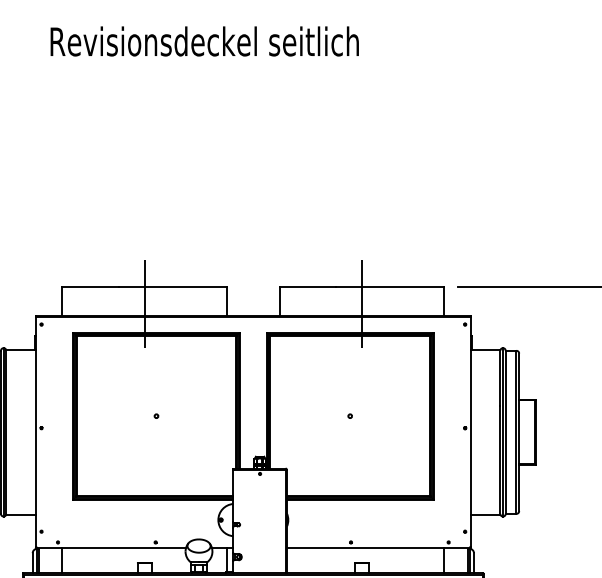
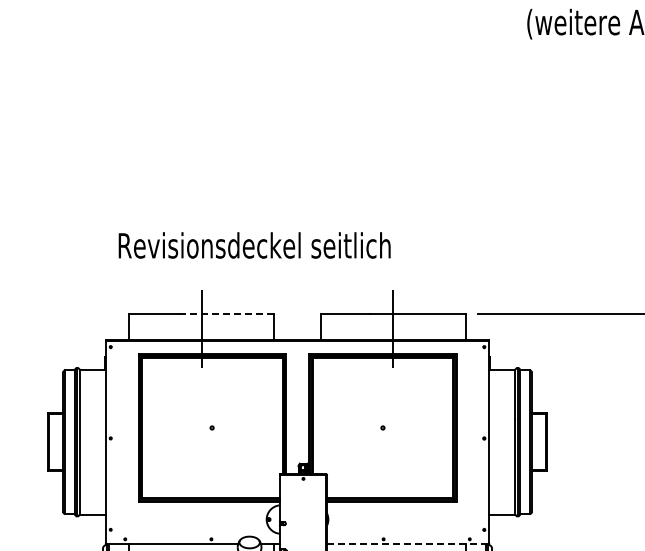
text: (204, 41) -> (254, 245), moved
line: (172, 286) -> (226, 313), solid -> dashed
line: (379, 548) -> (408, 544), solid -> dashed

